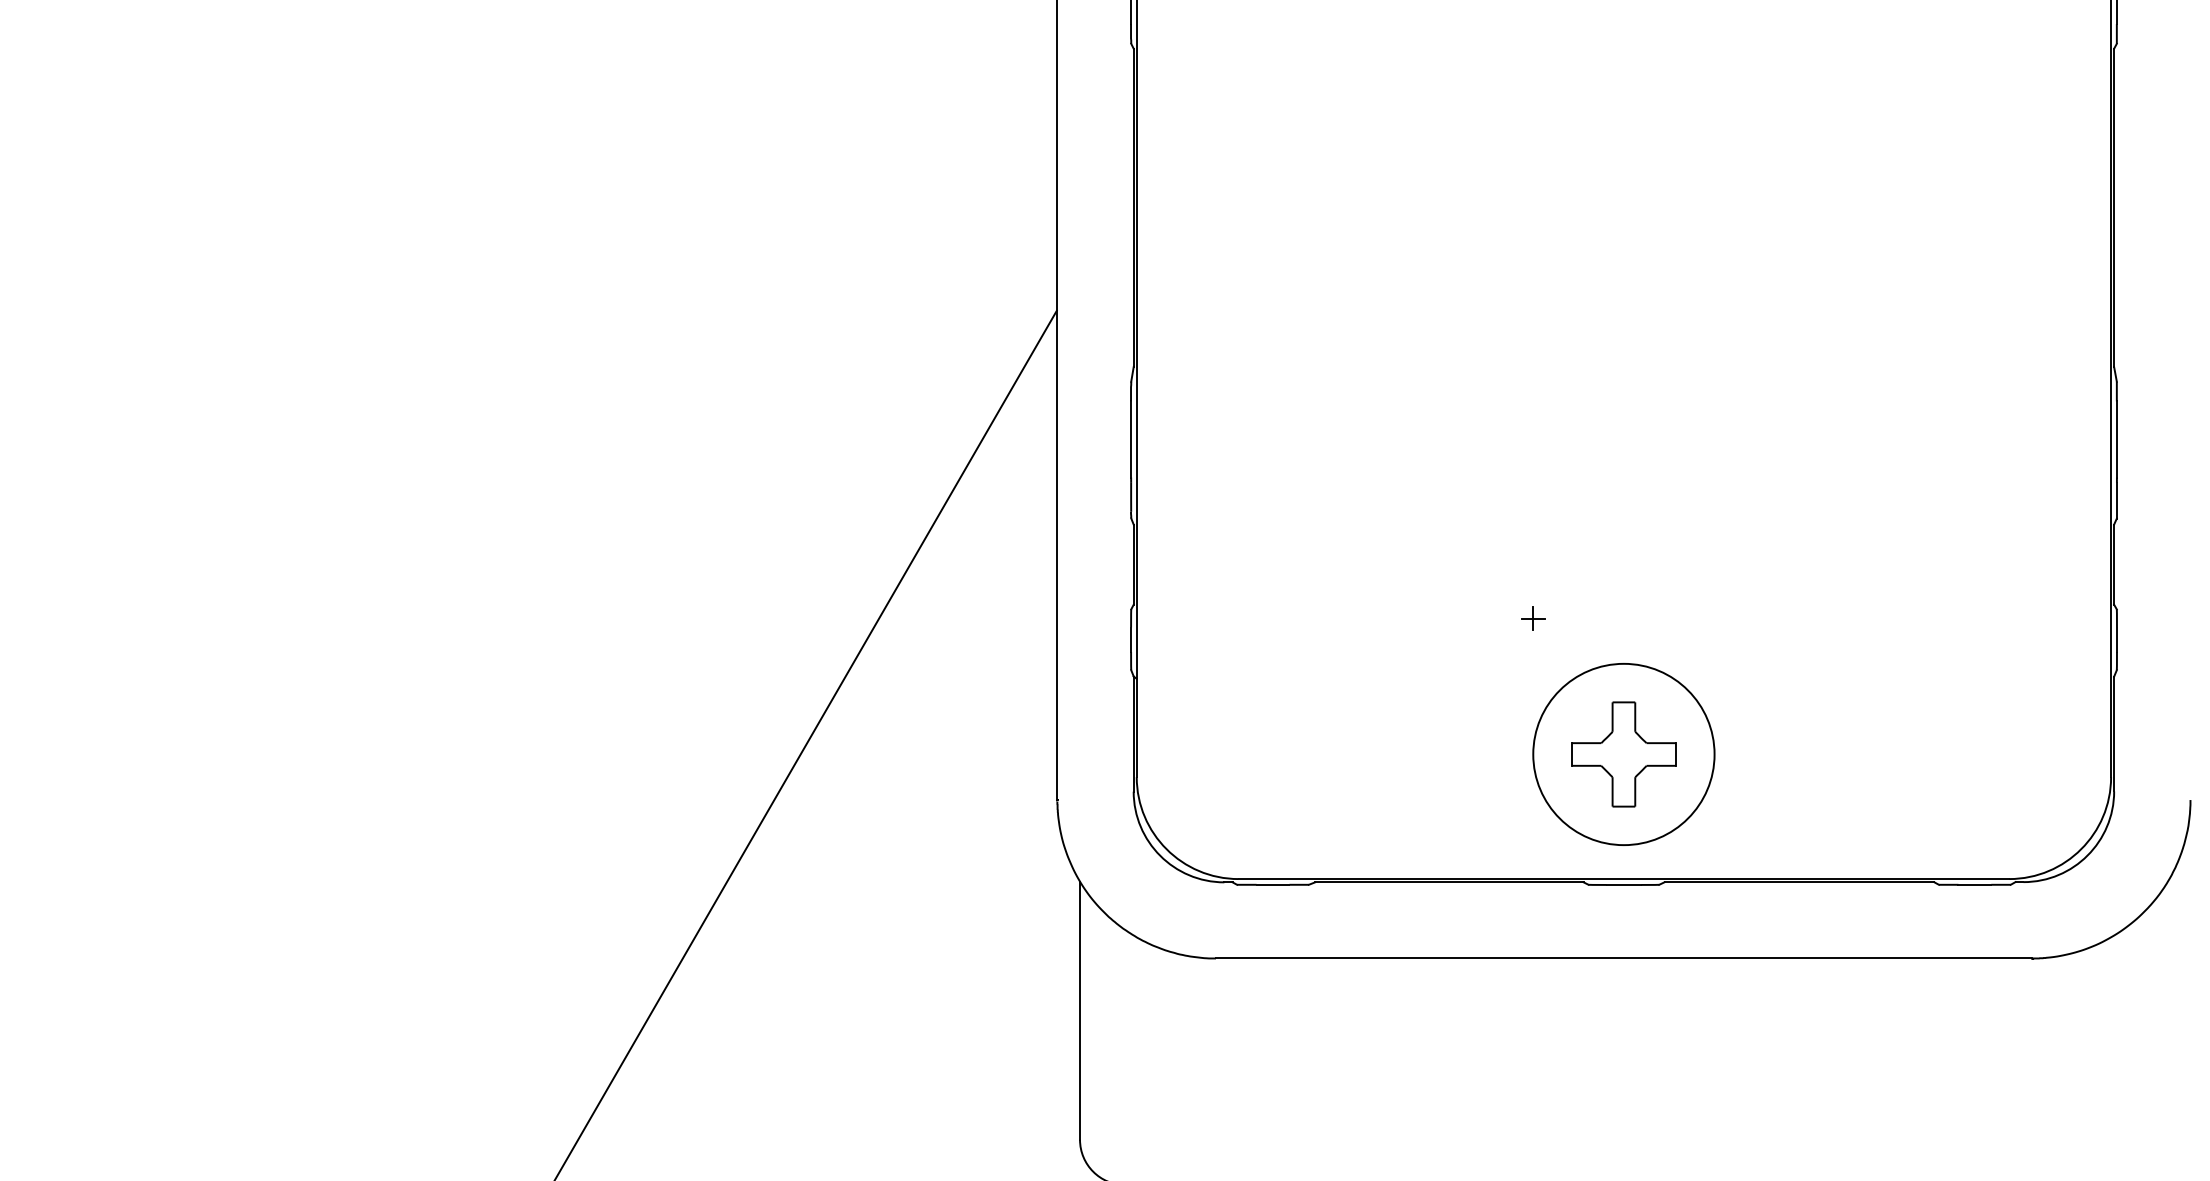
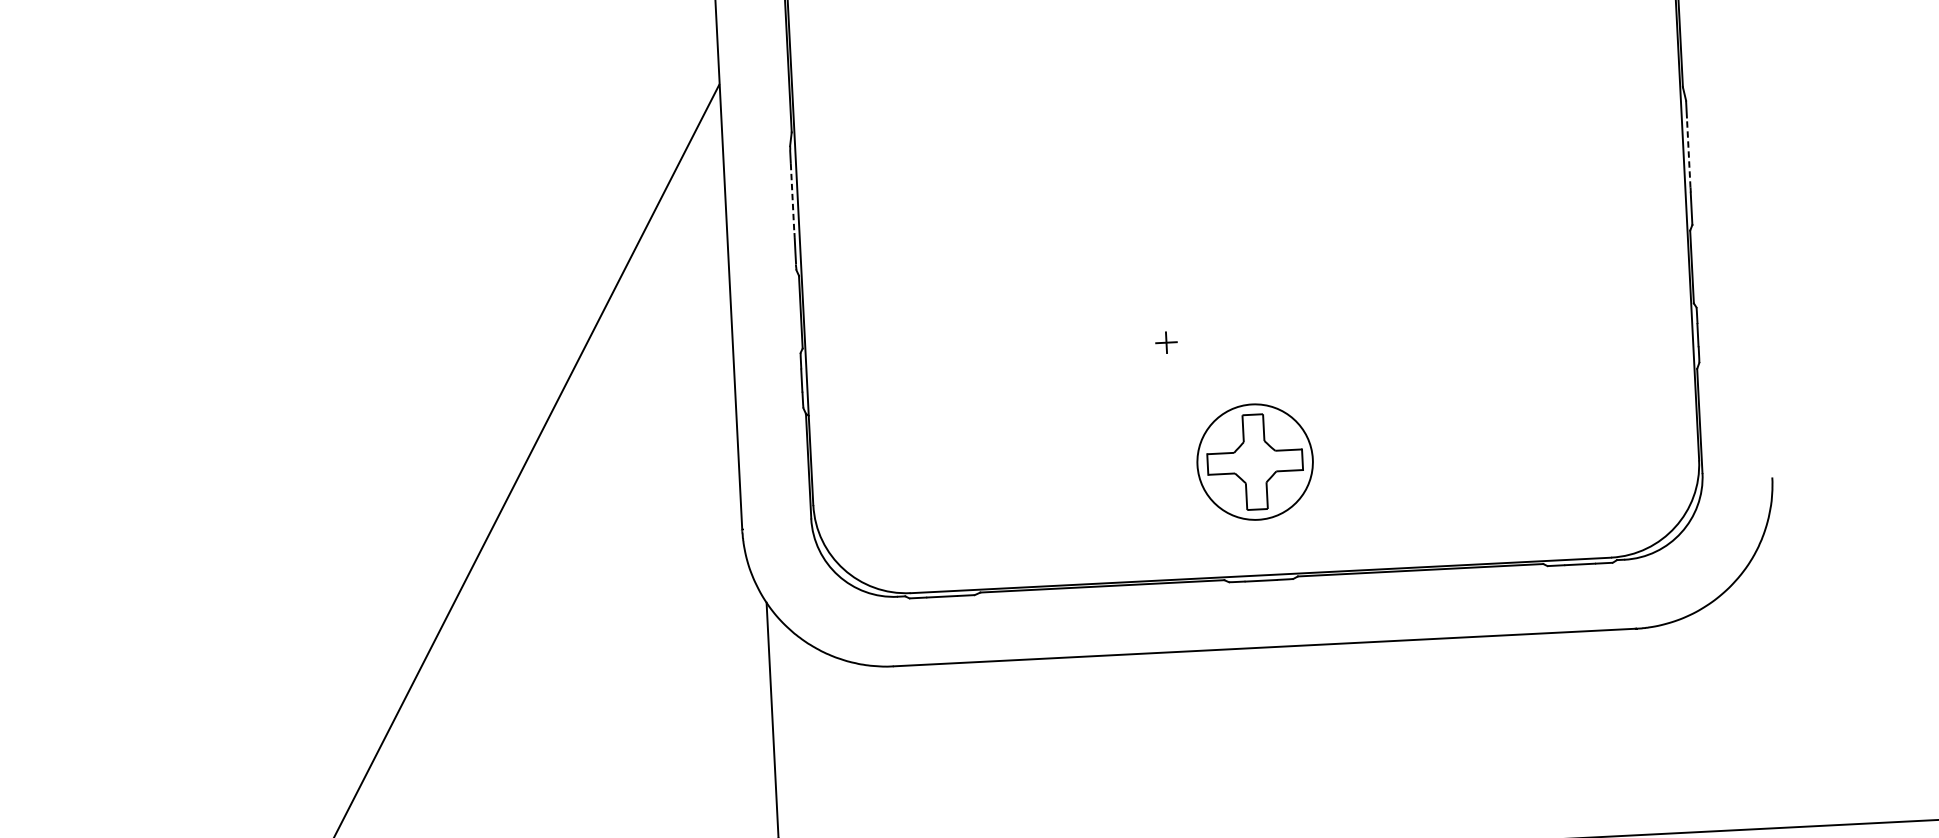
line: (2116, 438) -> (1688, 152), solid -> dashed
line: (1131, 439) -> (793, 198), solid -> dashed
circle: (1623, 754) -> (1254, 462), size x0.7

